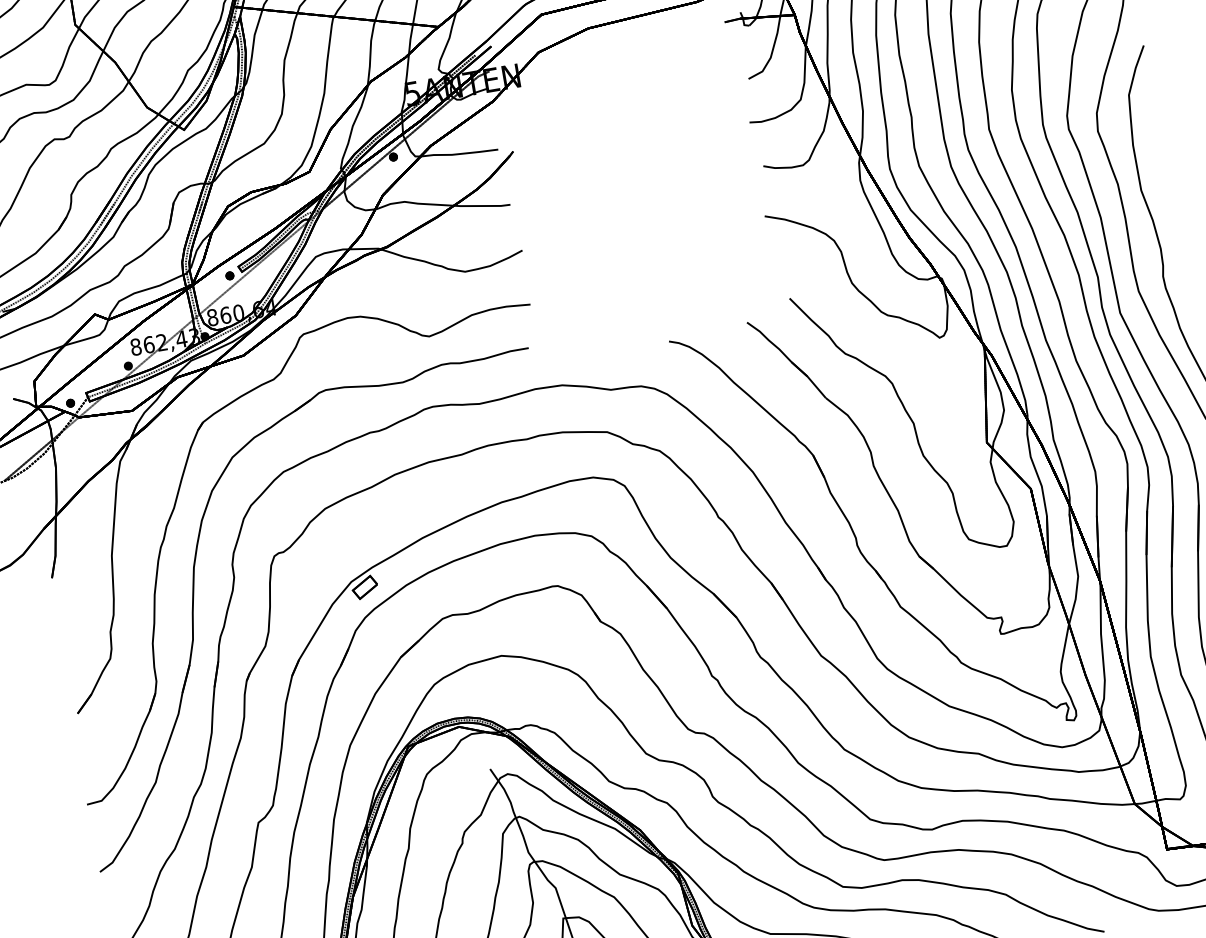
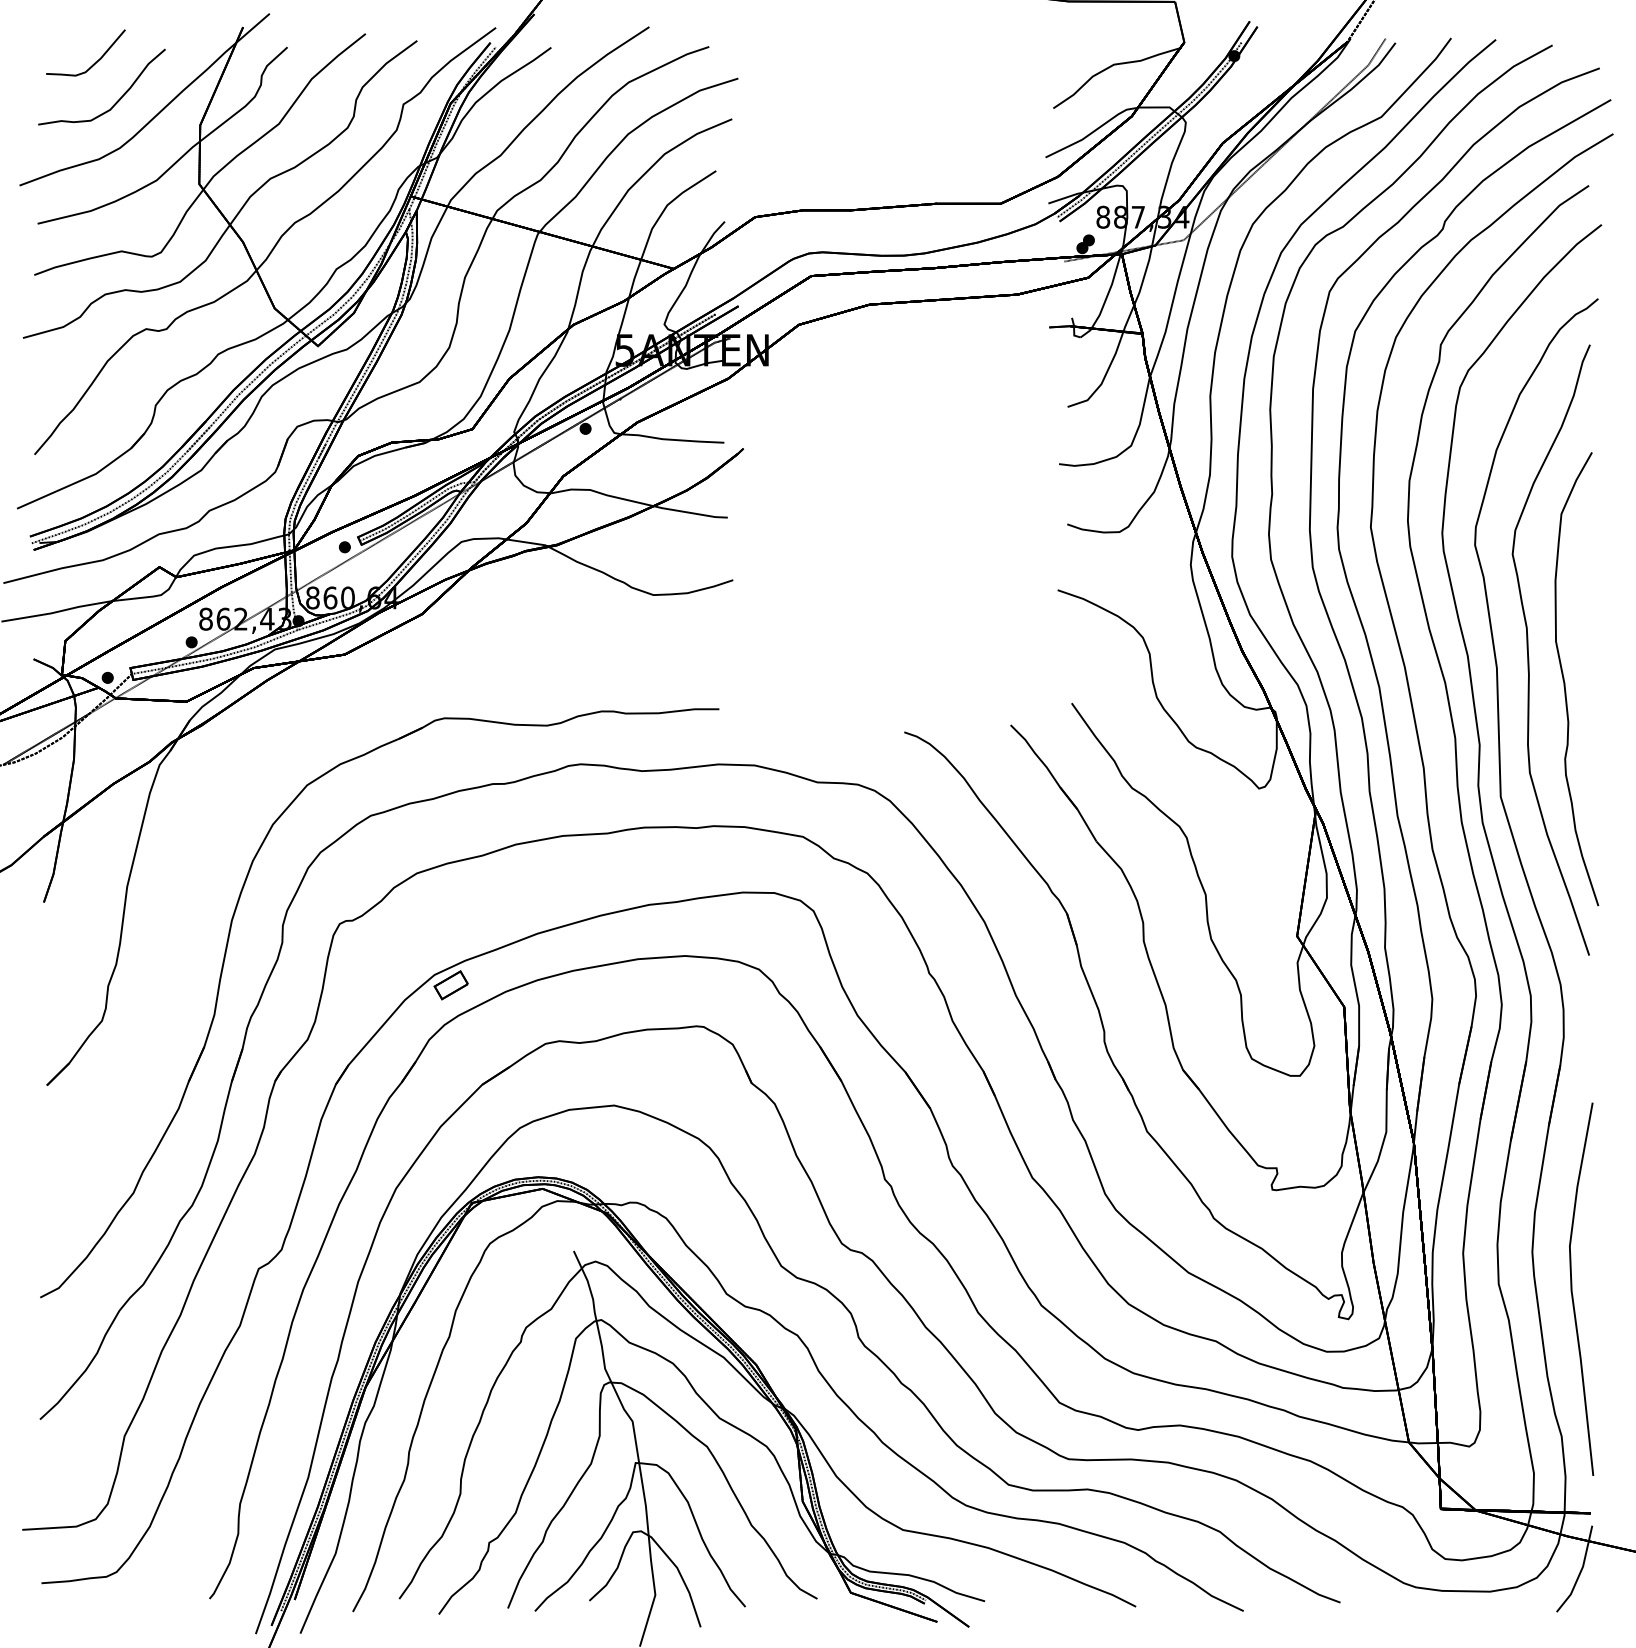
part: (175, 506) -> (221, 836), removed

